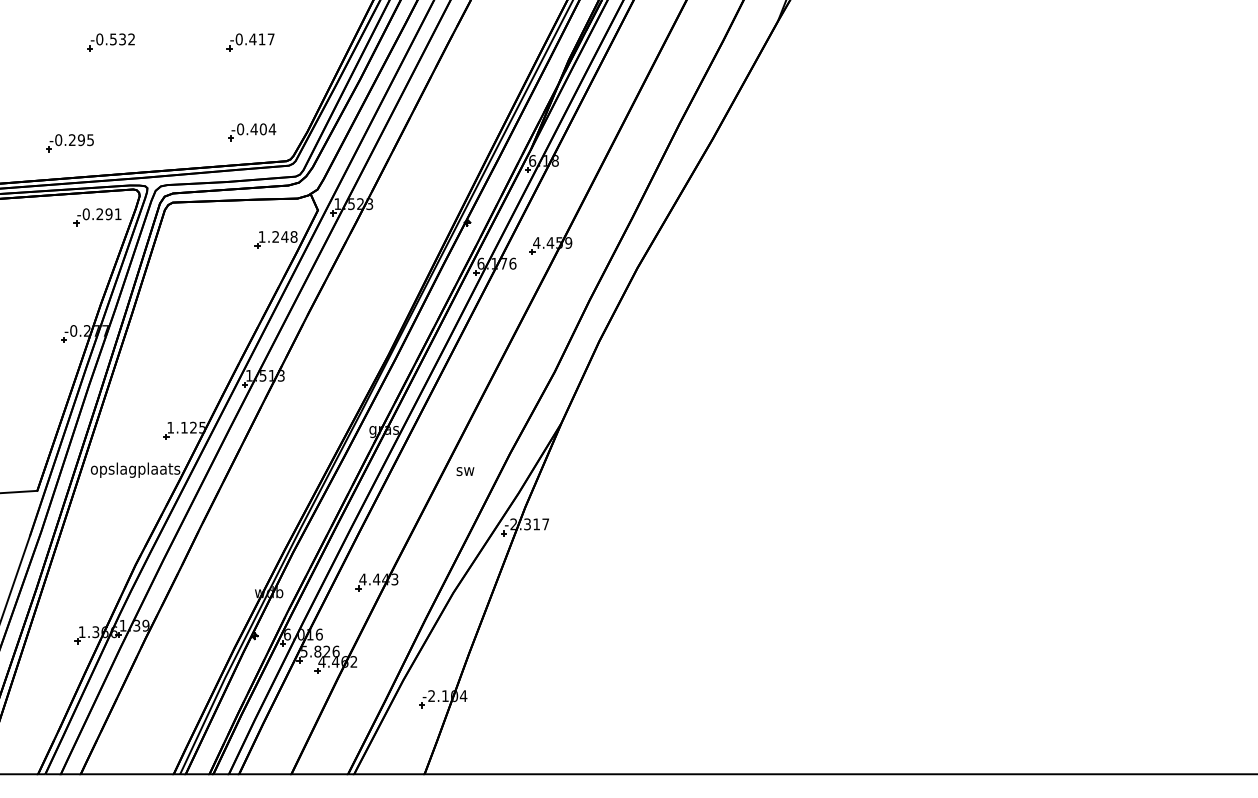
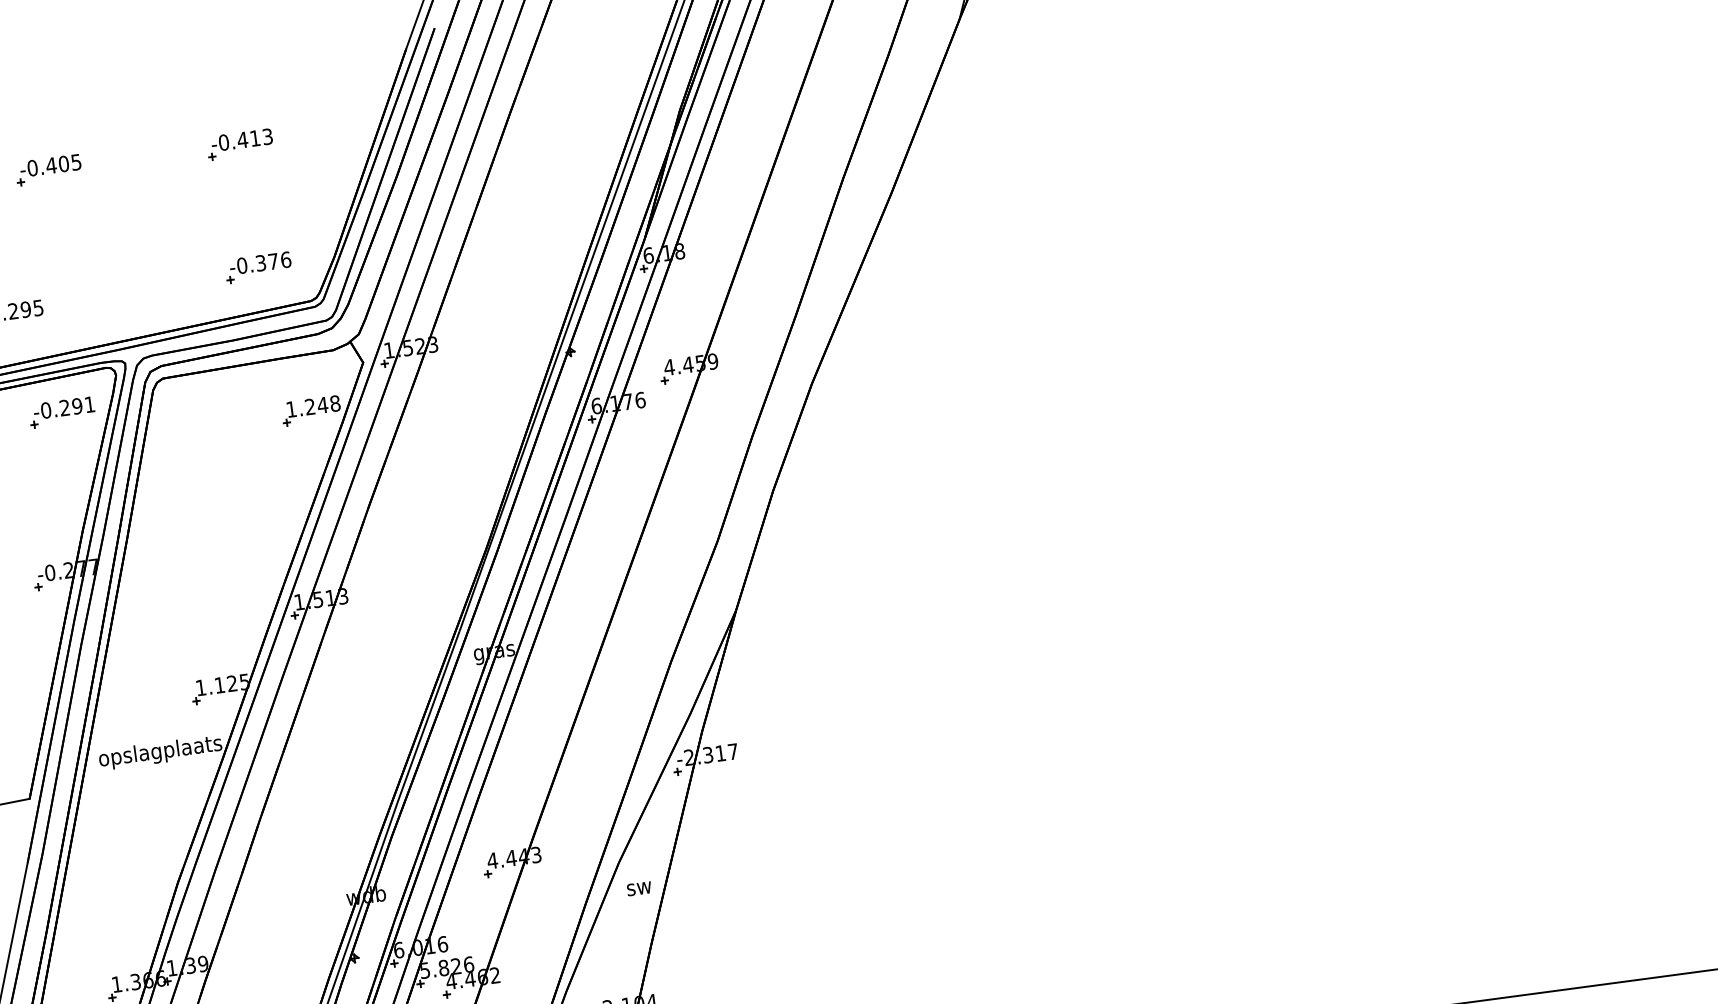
text: (121, 39) -> (62, 164), -0.532 -> -0.405
text: (270, 39) -> (266, 137), -0.417 -> -0.413
text: (263, 129) -> (273, 261), -0.404 -> -0.376
text: (465, 471) -> (639, 888), moved

